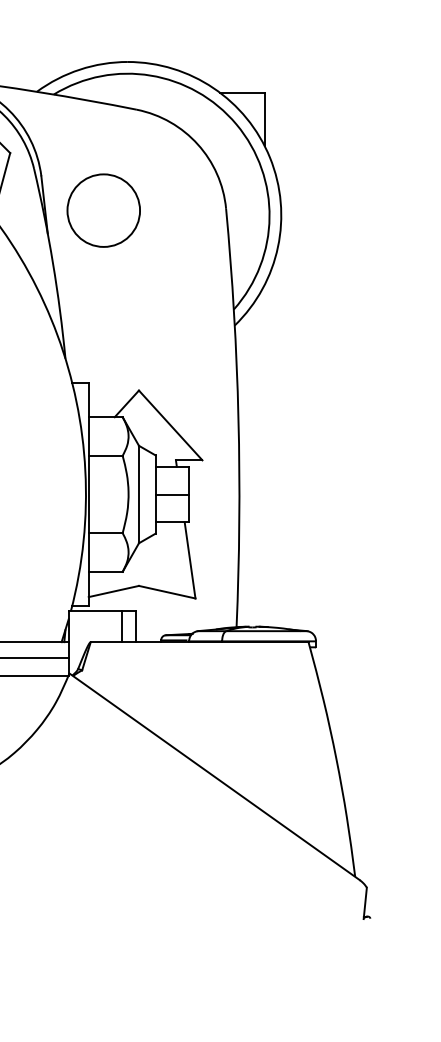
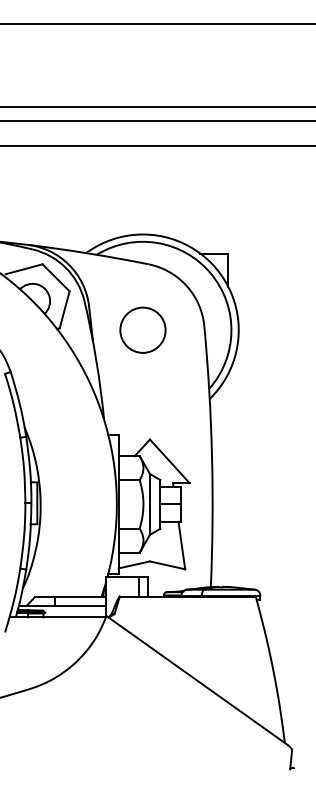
circle: (103, 209) -> (142, 329), moved

